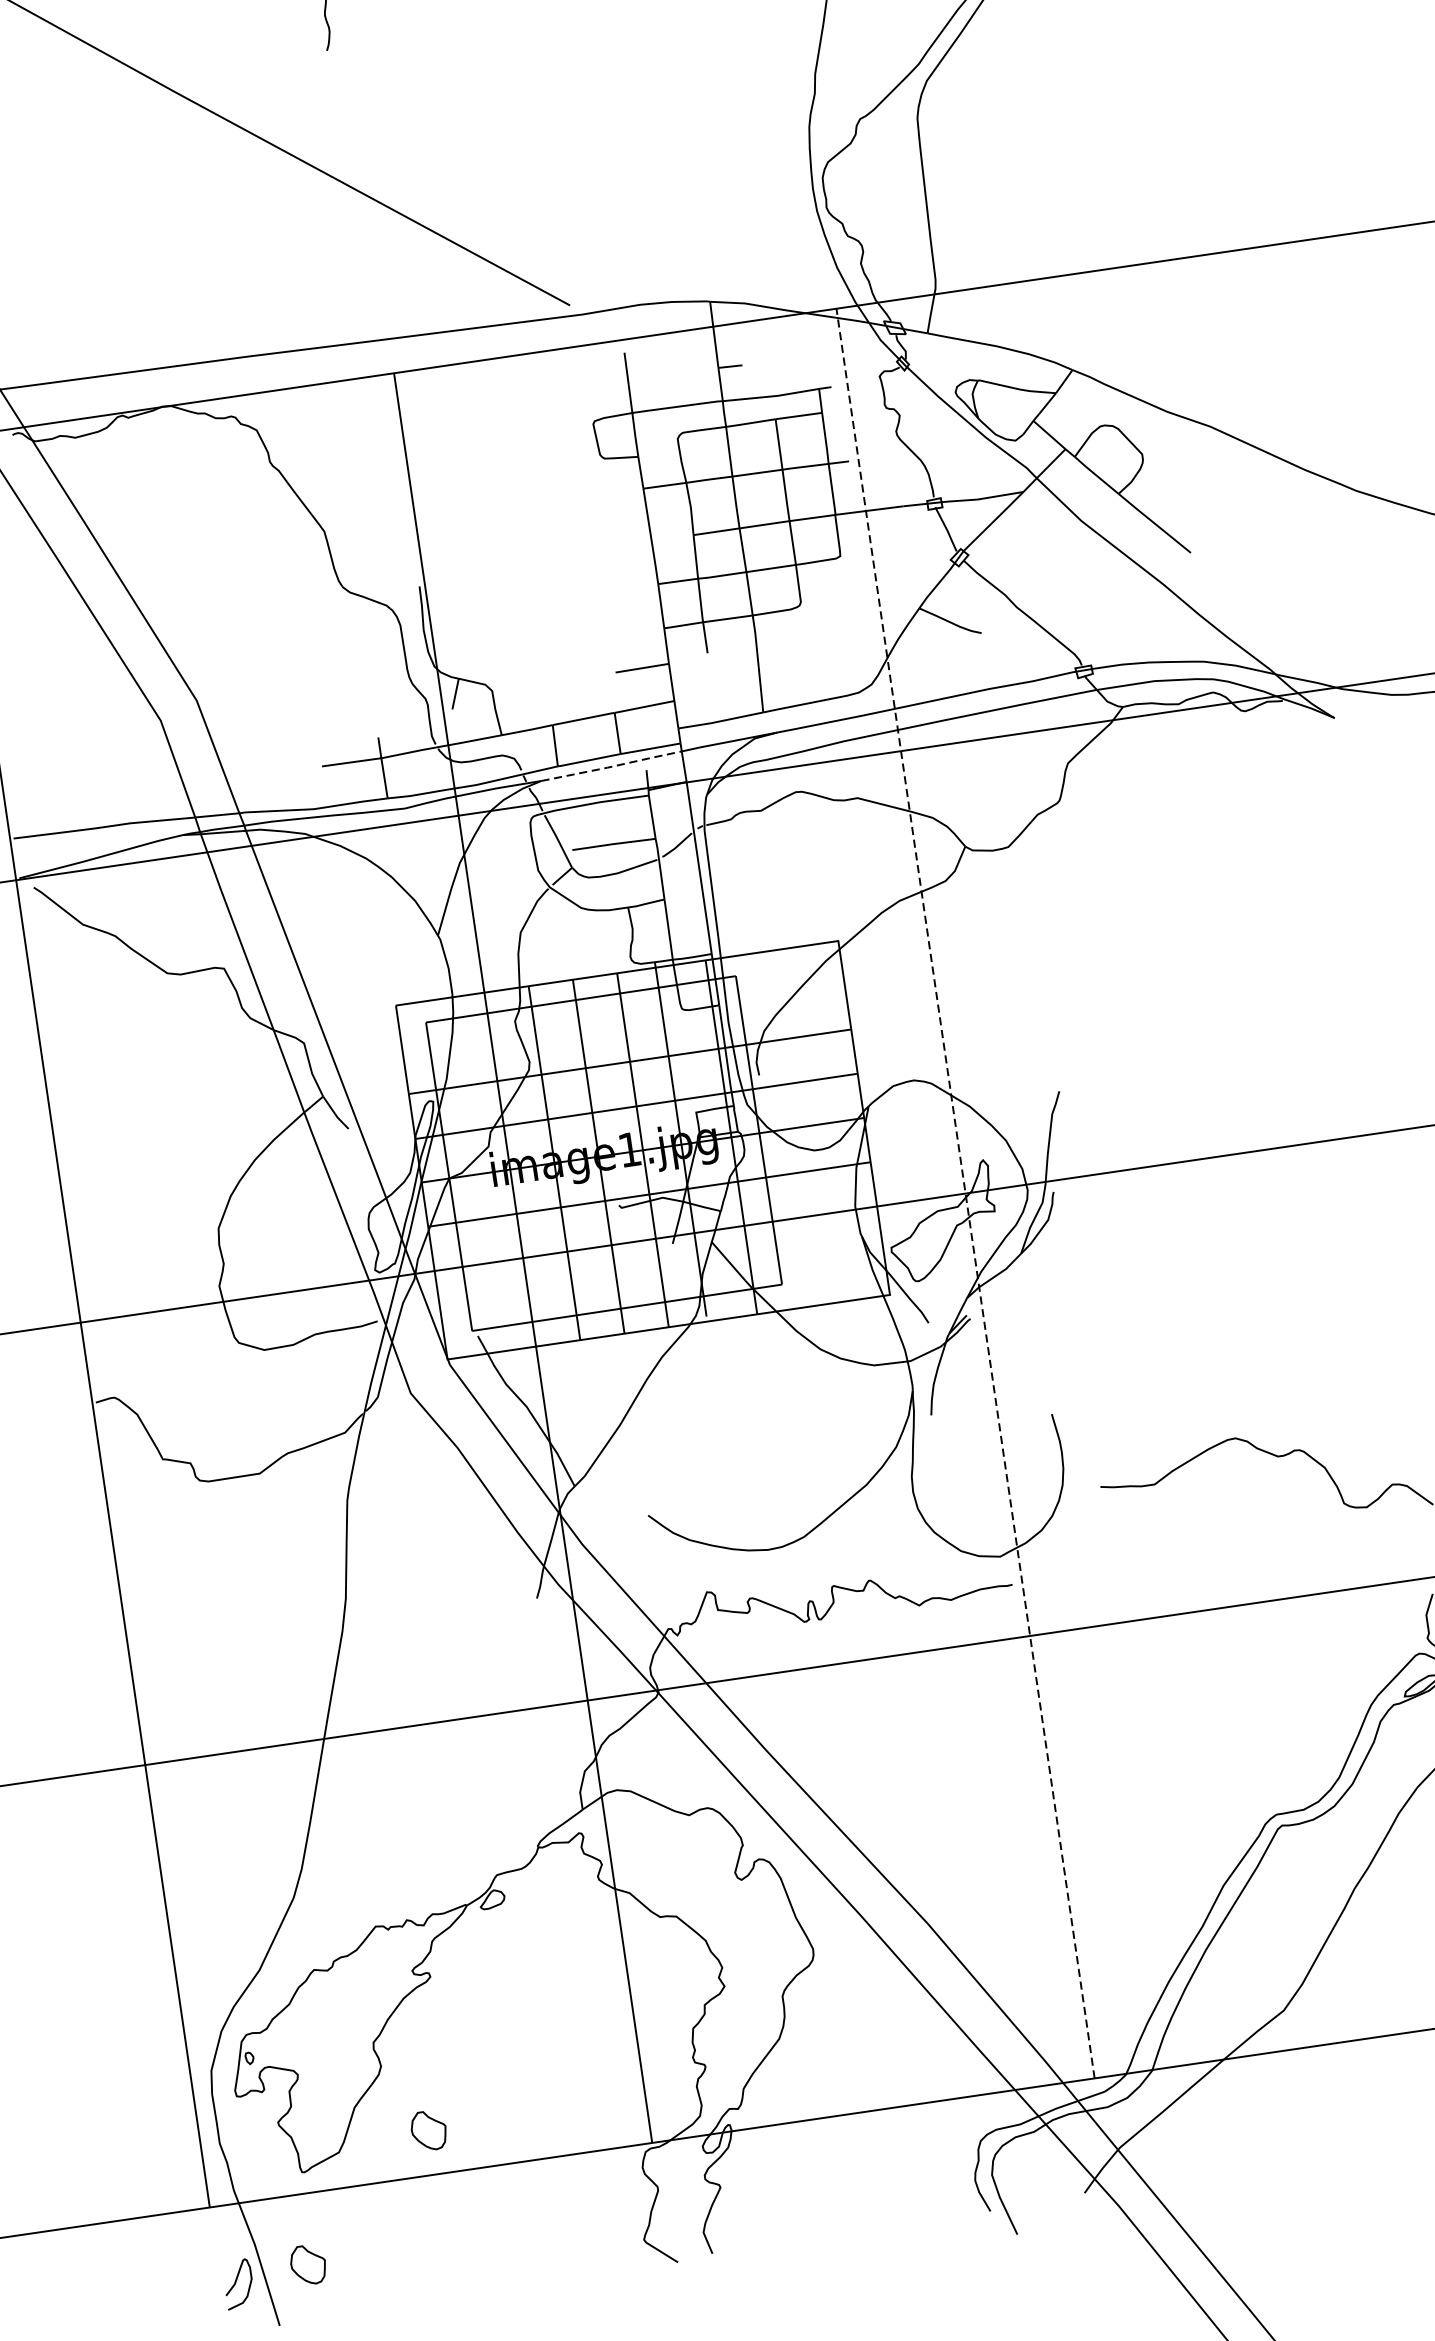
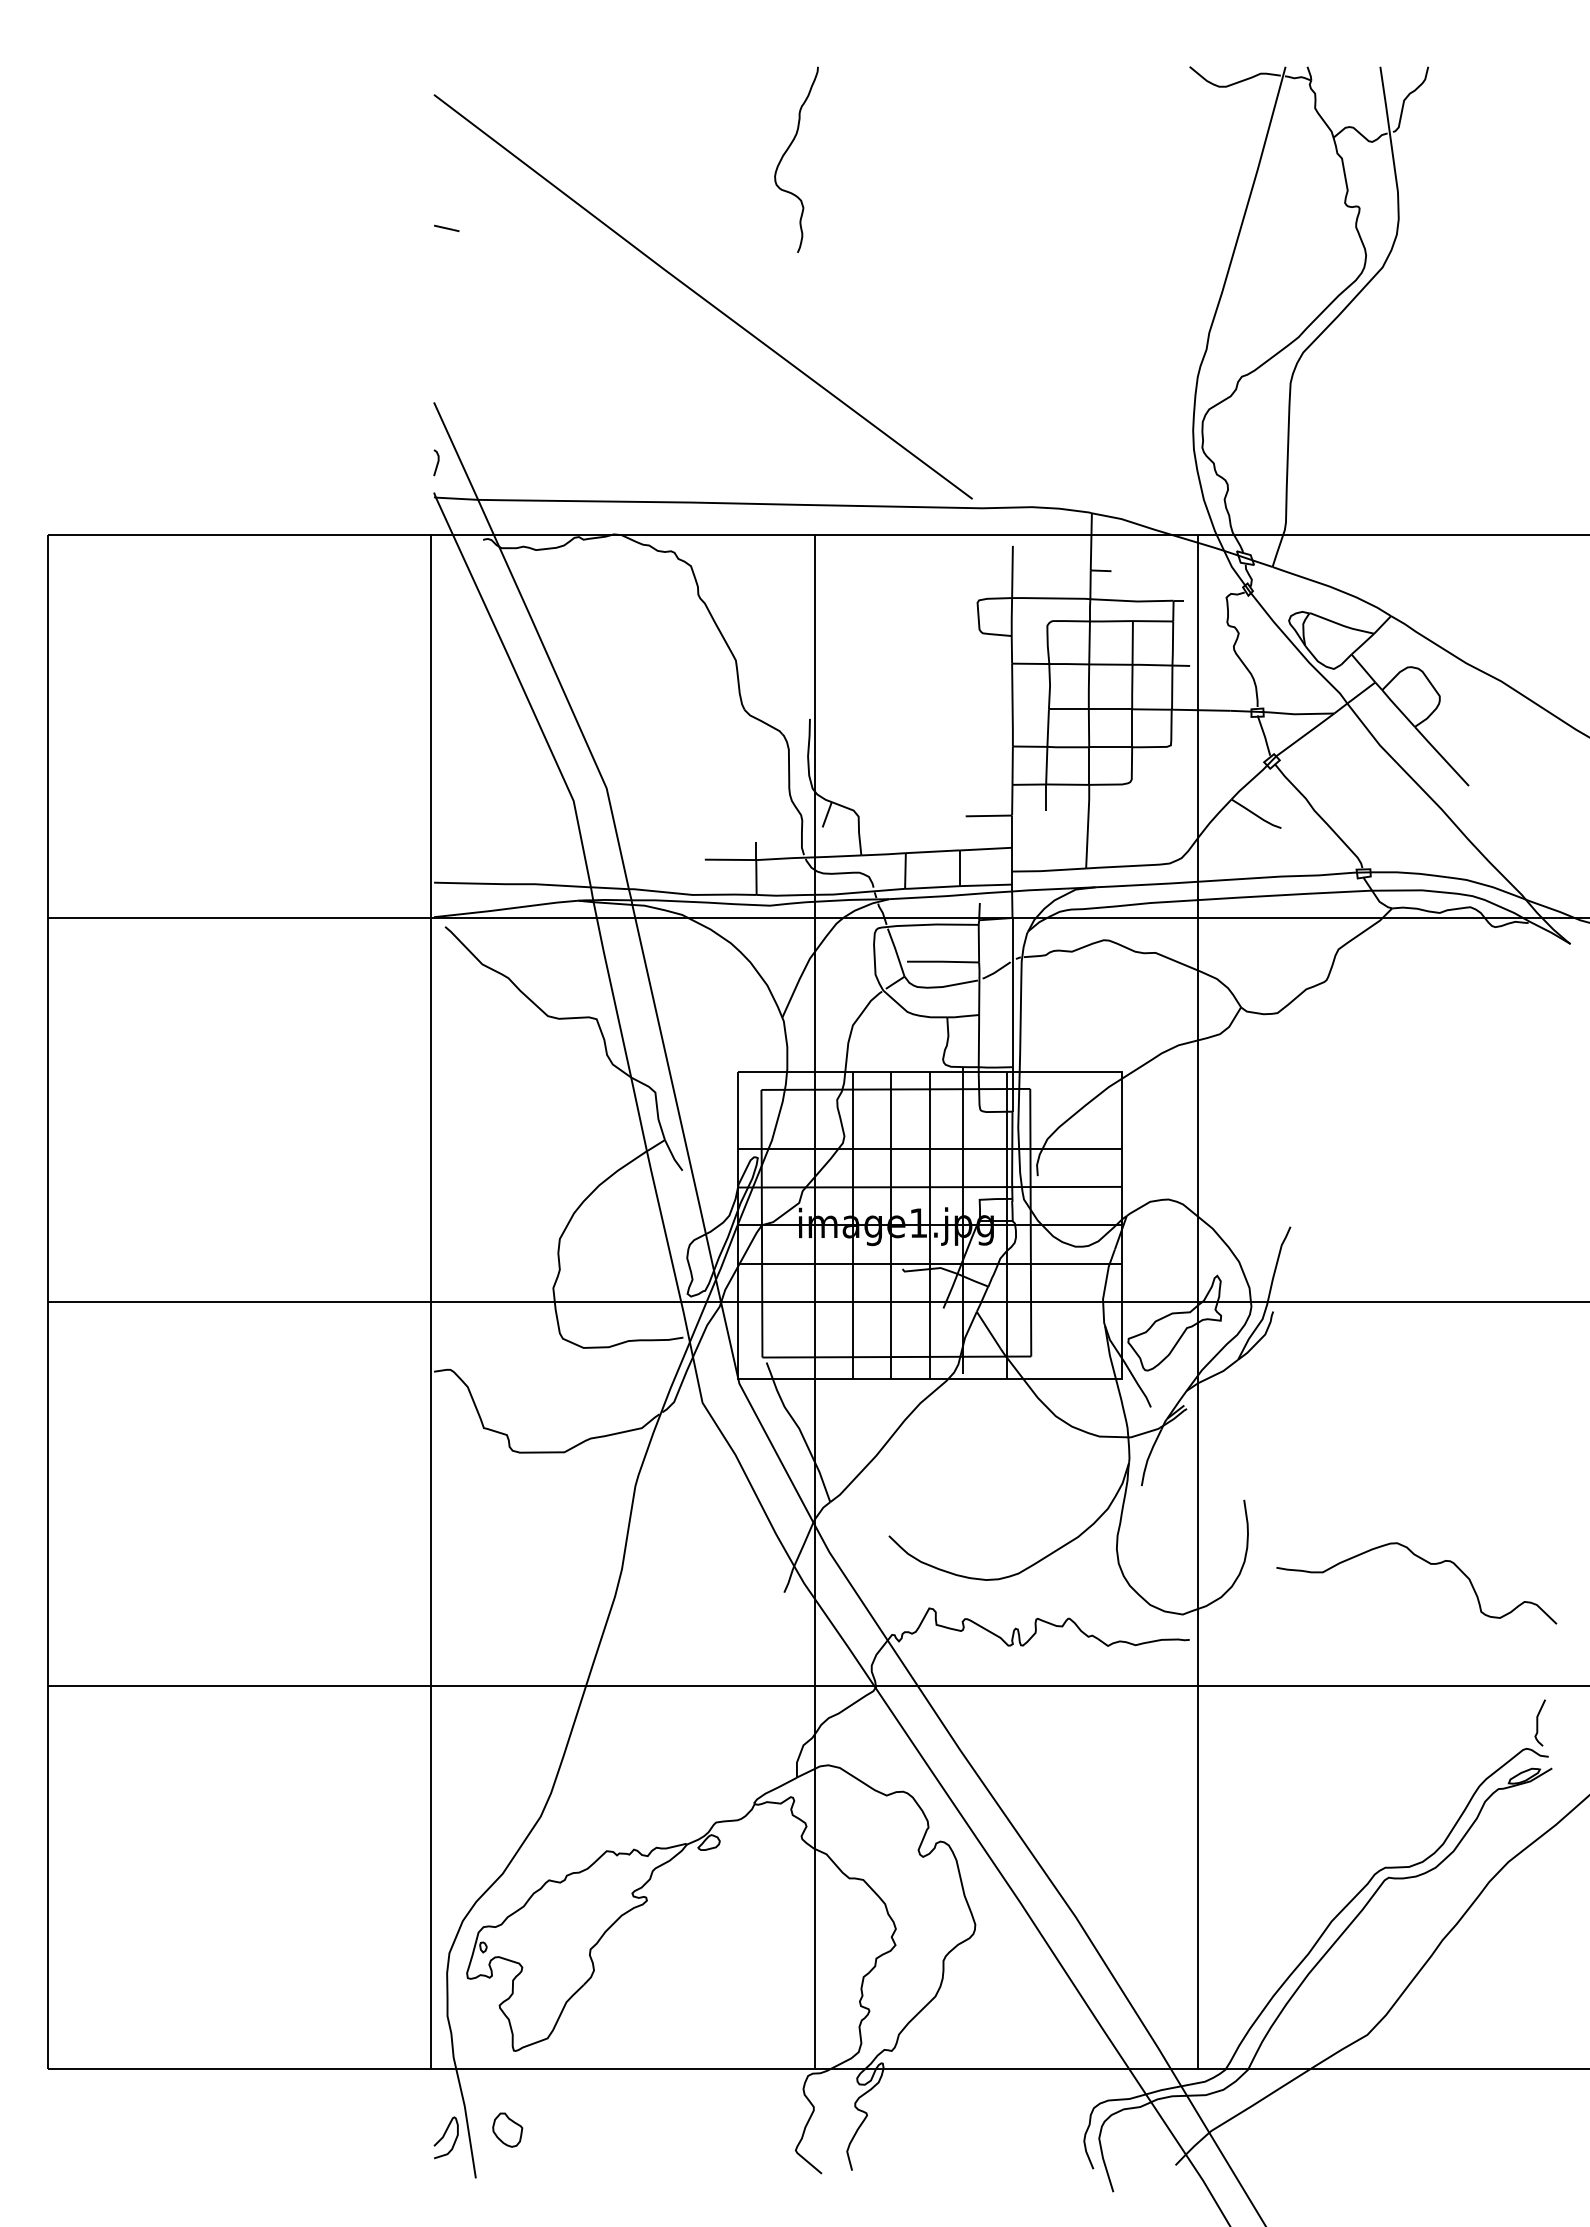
line: (611, 766) -> (950, 895), dashed -> solid
line: (965, 1192) -> (1198, 1301), dashed -> solid
part: (428, 2130) -> (626, 2030), removed

